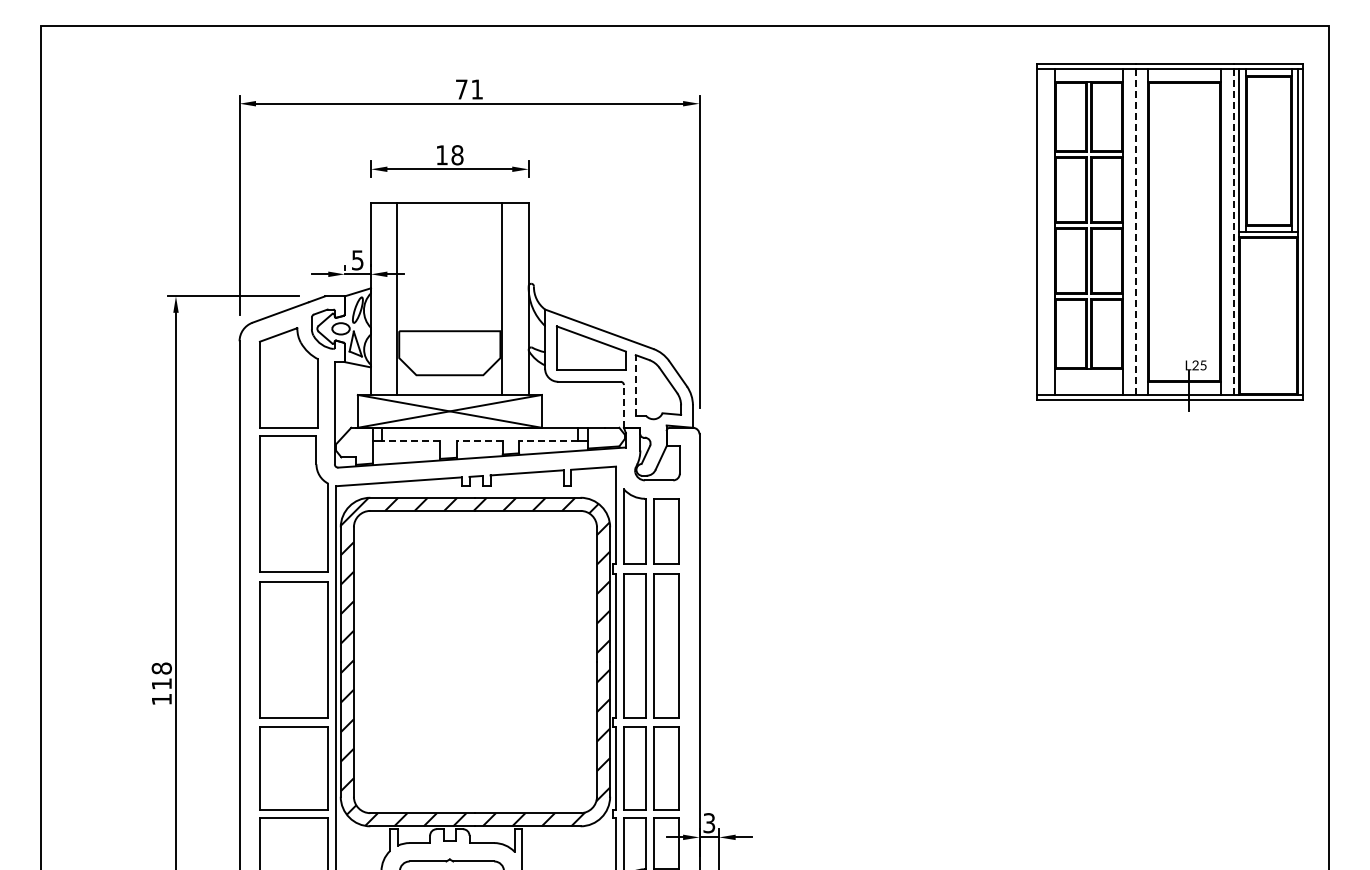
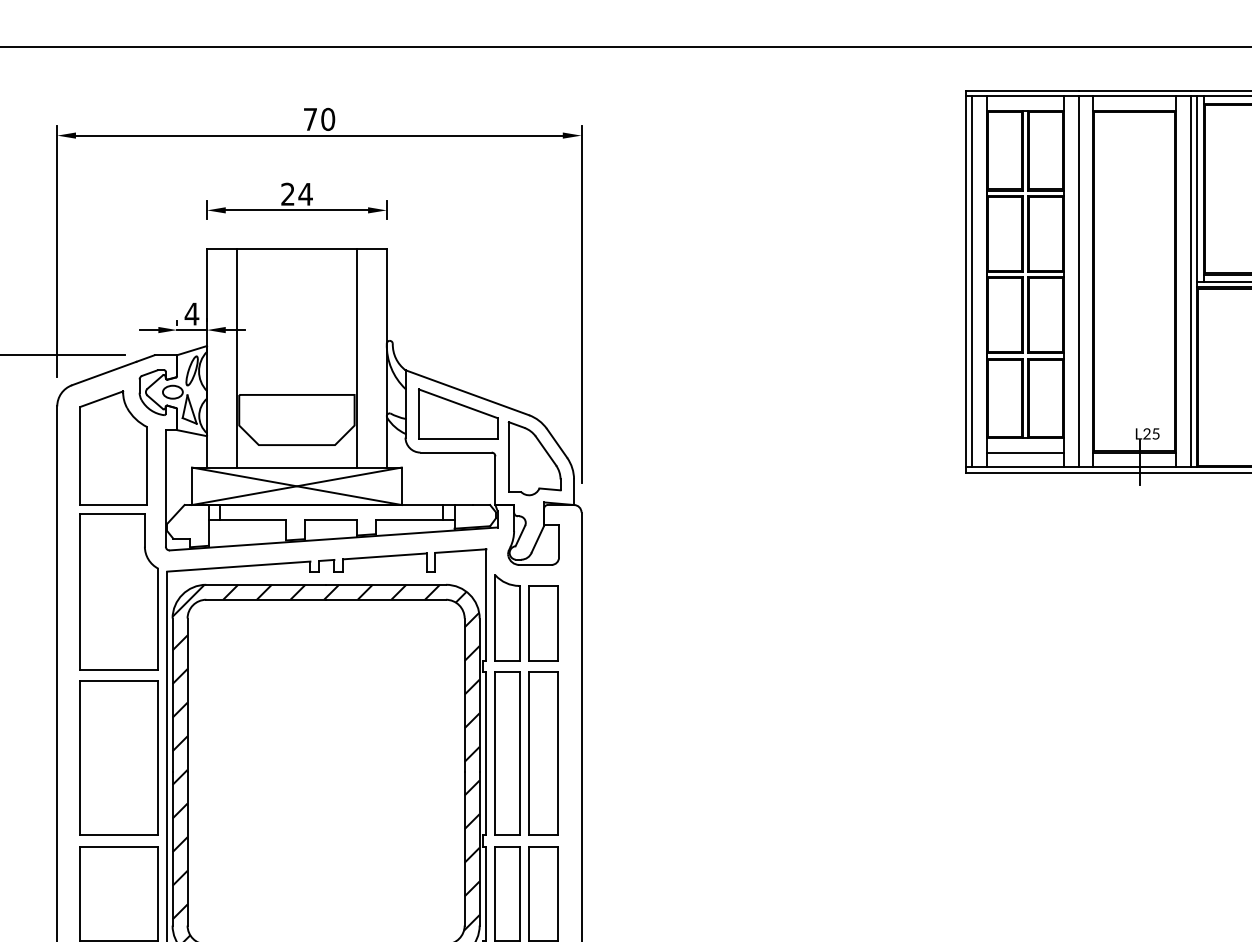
text: (477, 89) -> (328, 119), 71 -> 70
text: (449, 155) -> (296, 194), 18 -> 24
line: (1042, 231) -> (972, 281), added
line: (1135, 232) -> (1078, 282), dashed -> solid
line: (1234, 232) -> (1191, 282), dashed -> solid
text: (357, 260) -> (191, 314), 5 -> 4
line: (1088, 381) -> (1024, 452), added
line: (635, 385) -> (508, 456), dashed -> solid
line: (623, 405) -> (494, 479), dashed -> solid
line: (411, 440) -> (253, 519), dashed -> solid
line: (479, 440) -> (330, 519), dashed -> solid
line: (548, 440) -> (409, 519), dashed -> solid

